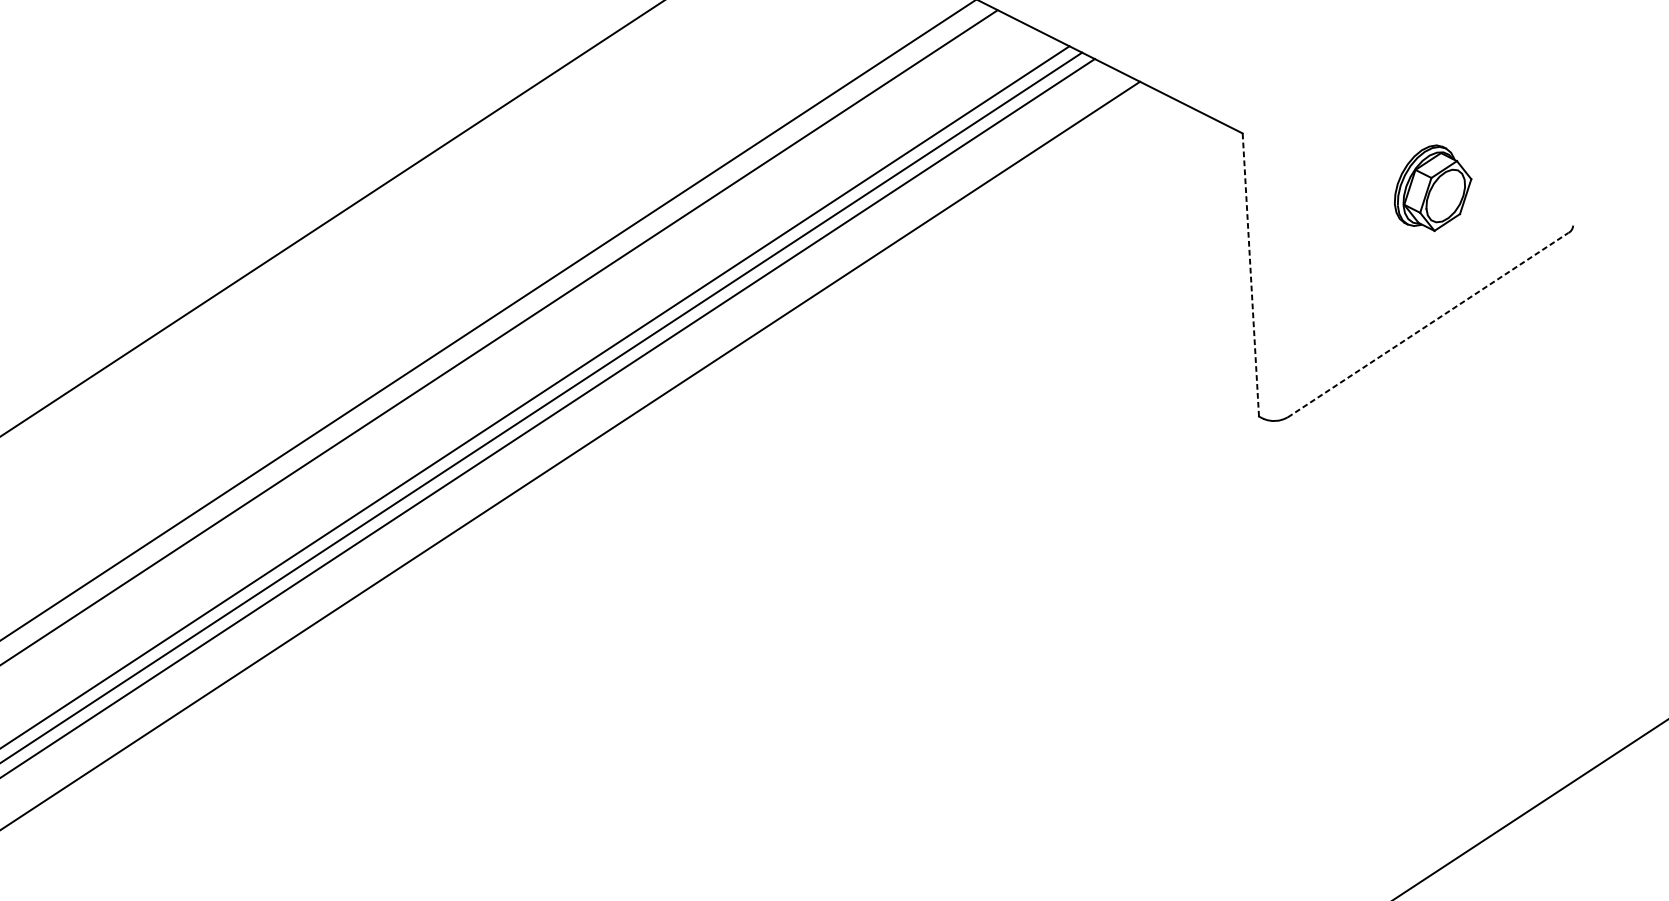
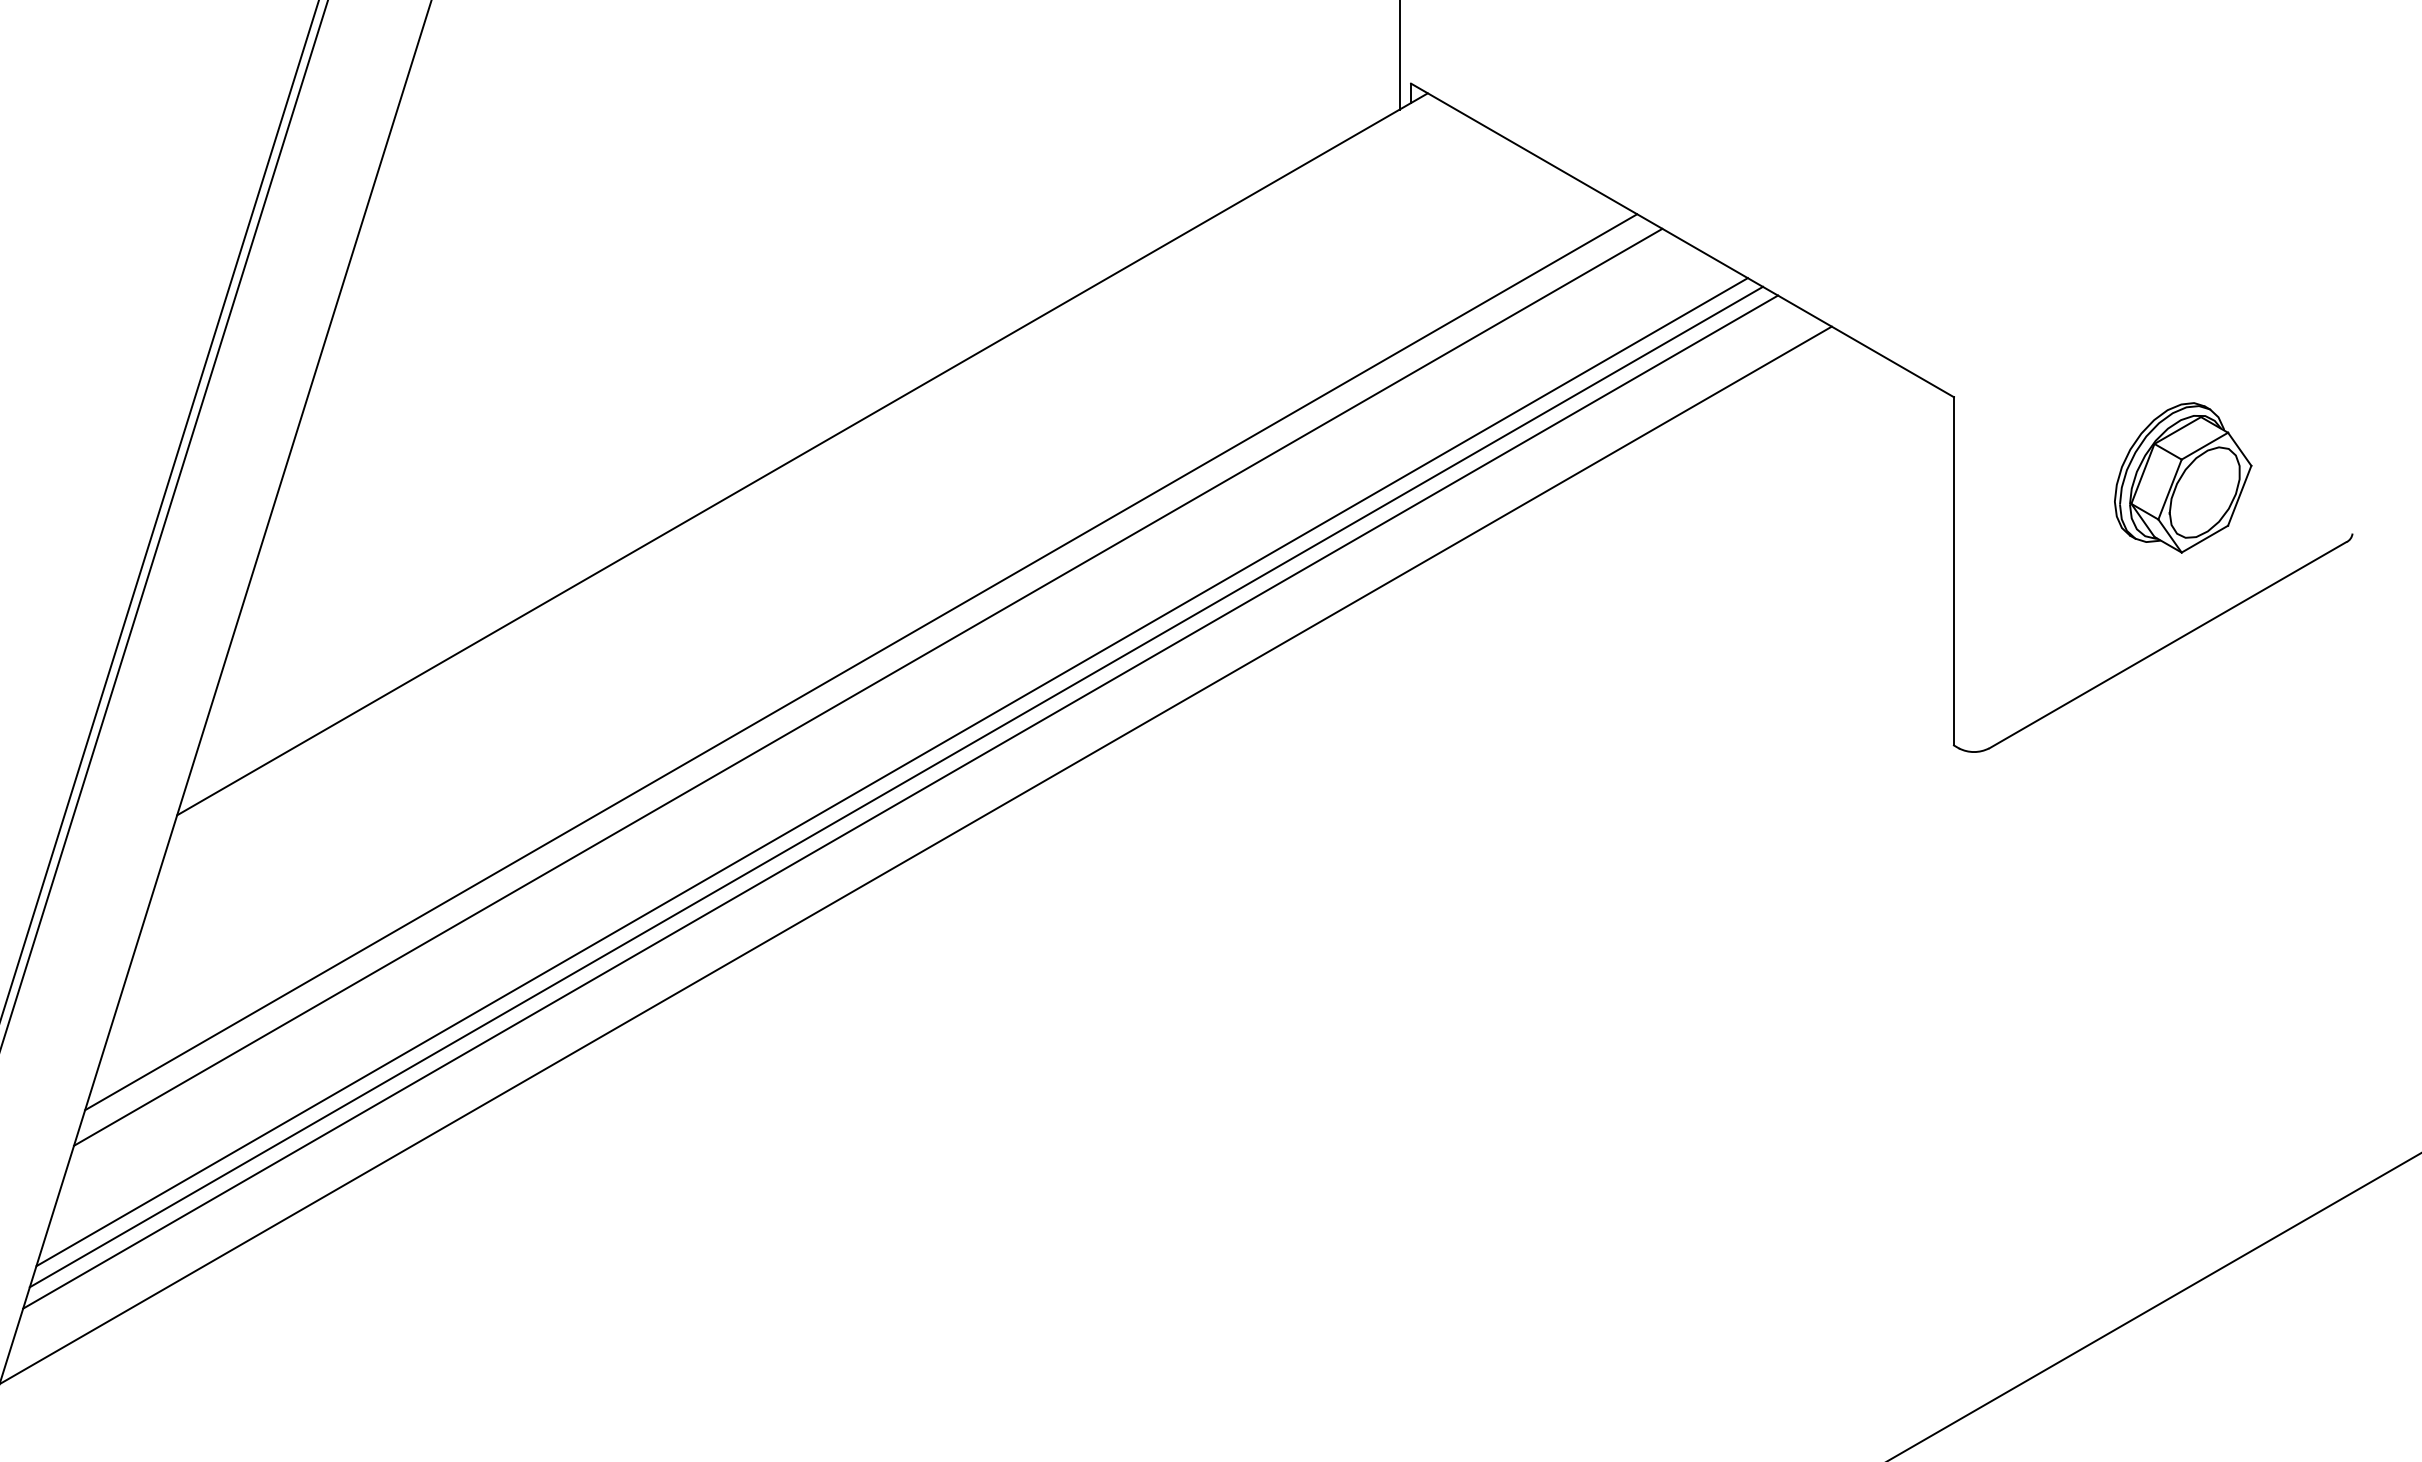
part: (1433, 187) -> (2183, 477), size x1.43
line: (1250, 274) -> (1953, 570), dashed -> solid
line: (1428, 325) -> (2168, 645), dashed -> solid

